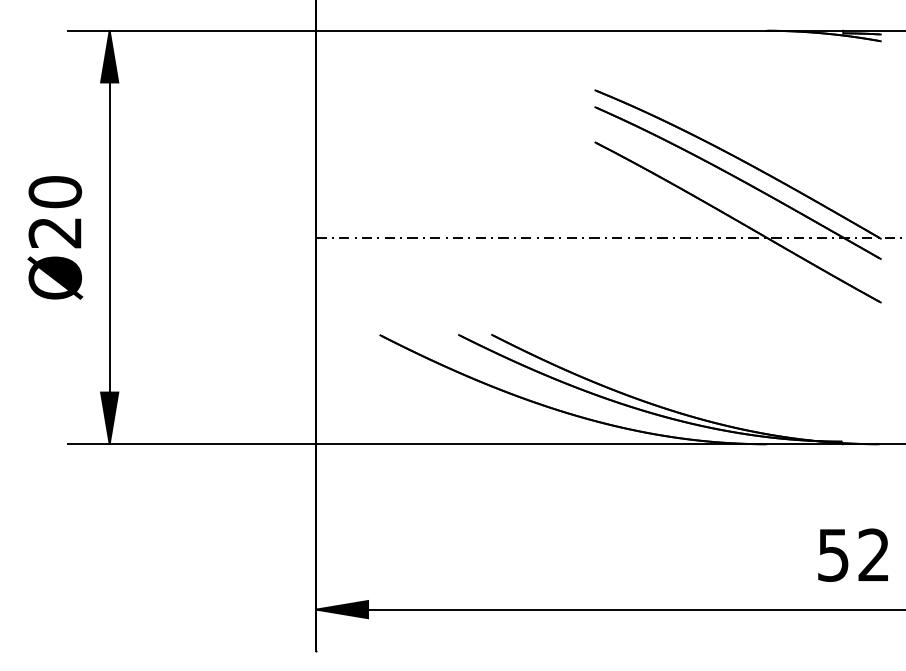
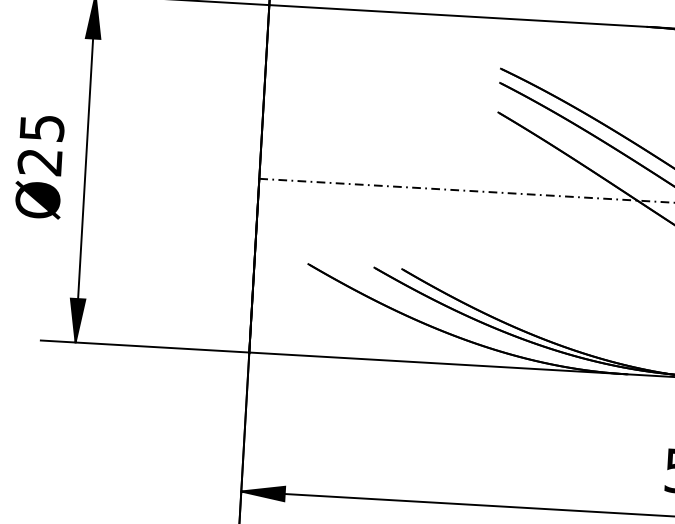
text: (55, 192) -> (42, 128), Ø20 -> Ø25

